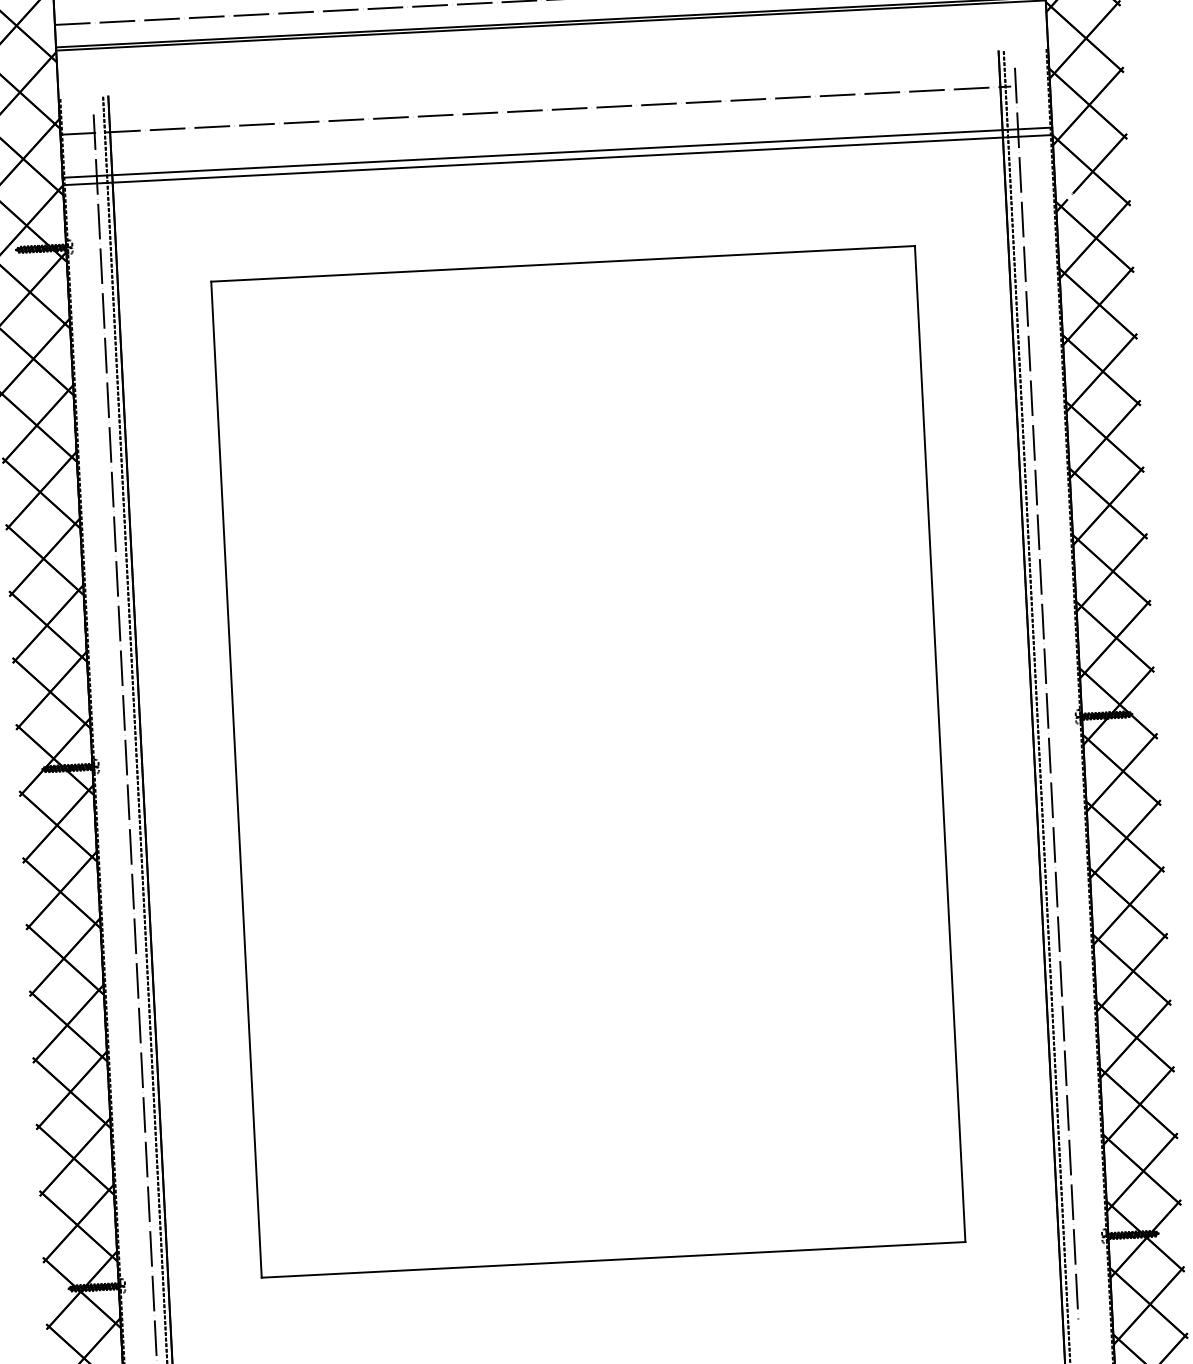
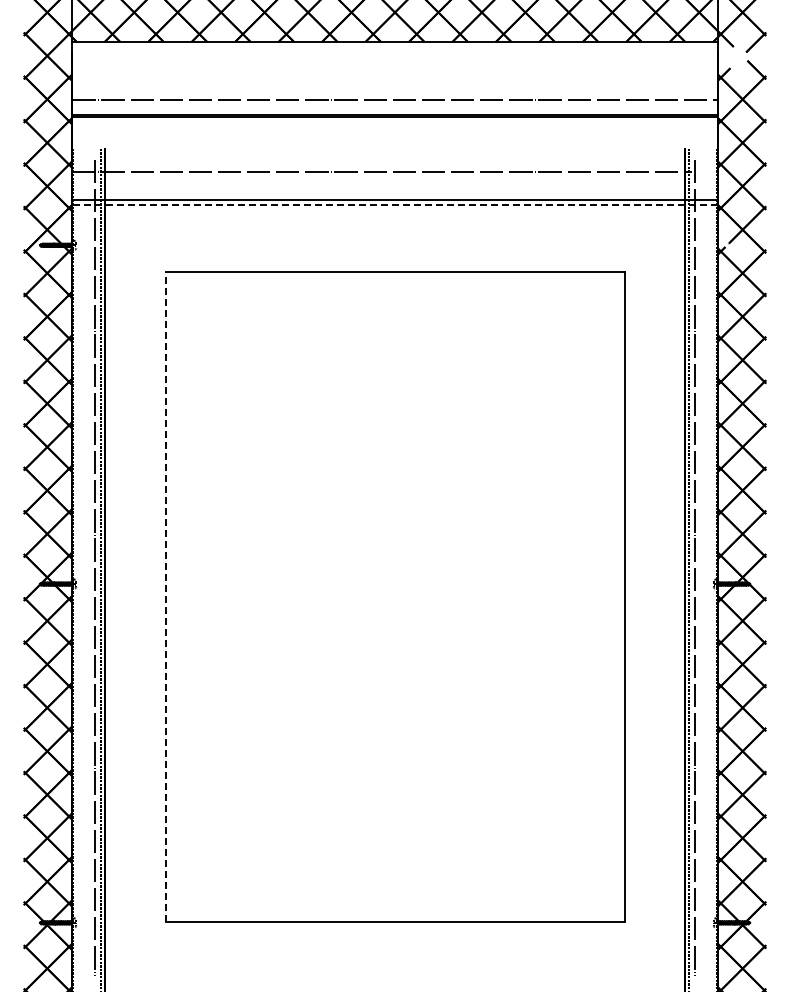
line: (558, 159) -> (395, 204), solid -> dashed
line: (236, 780) -> (165, 597), solid -> dashed

